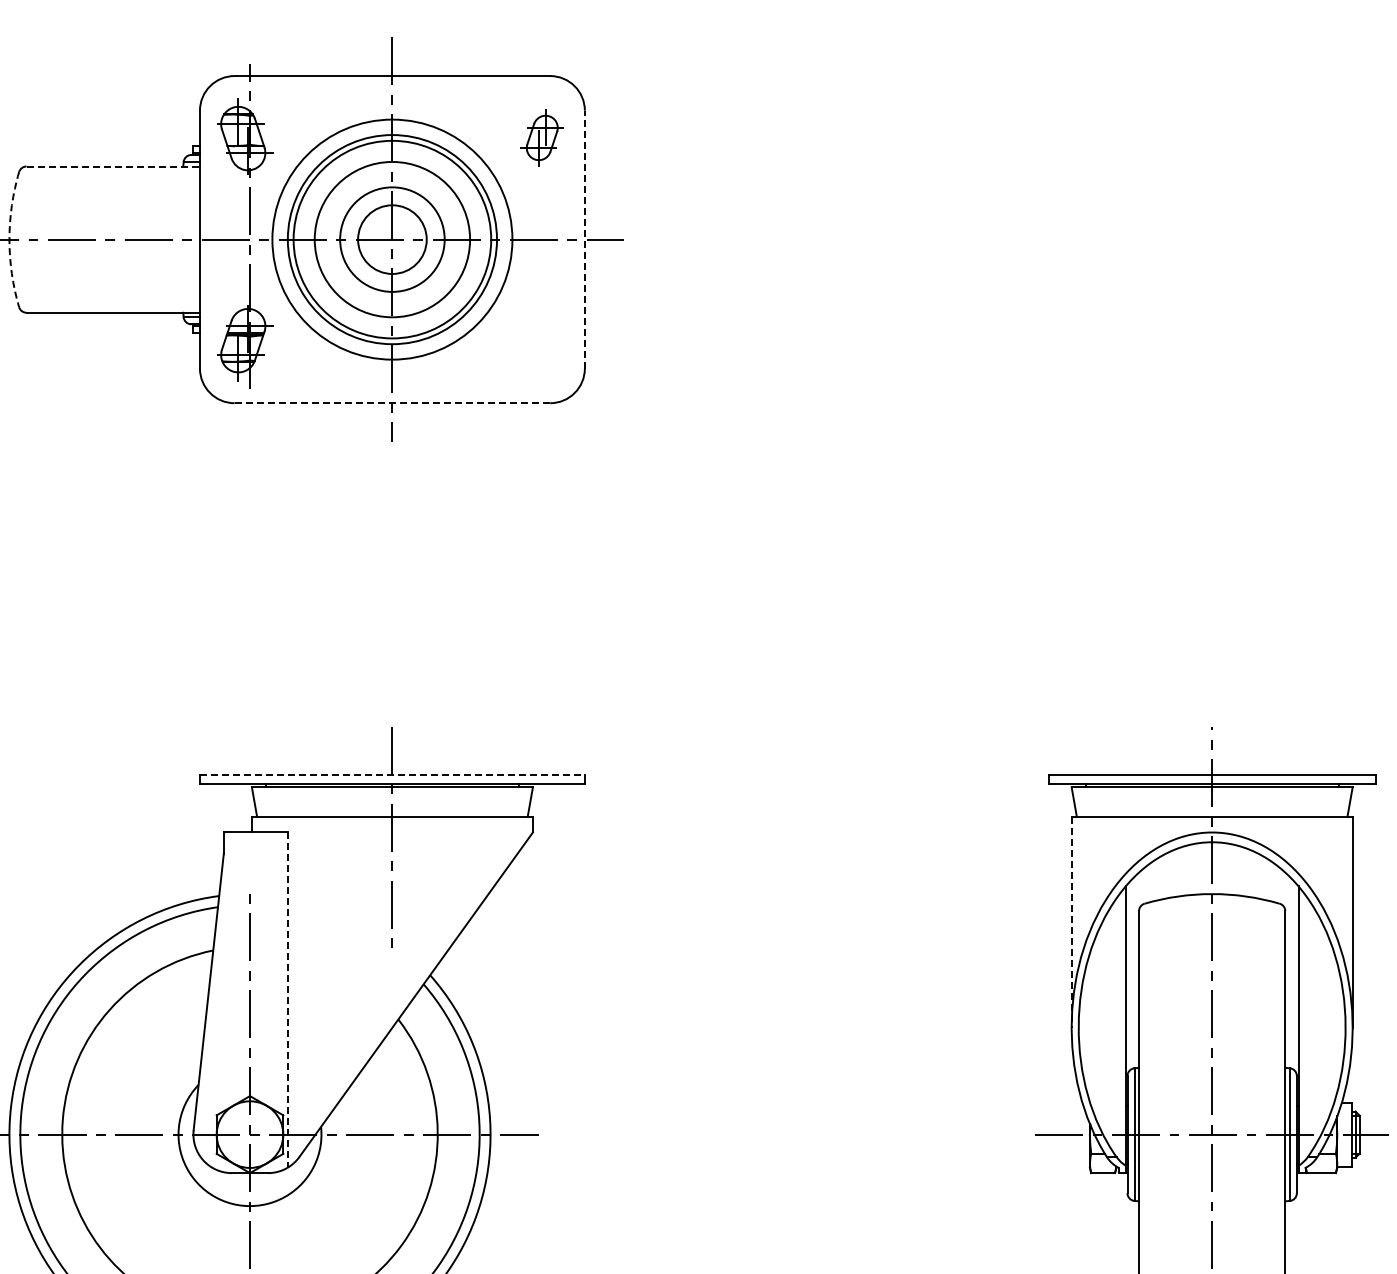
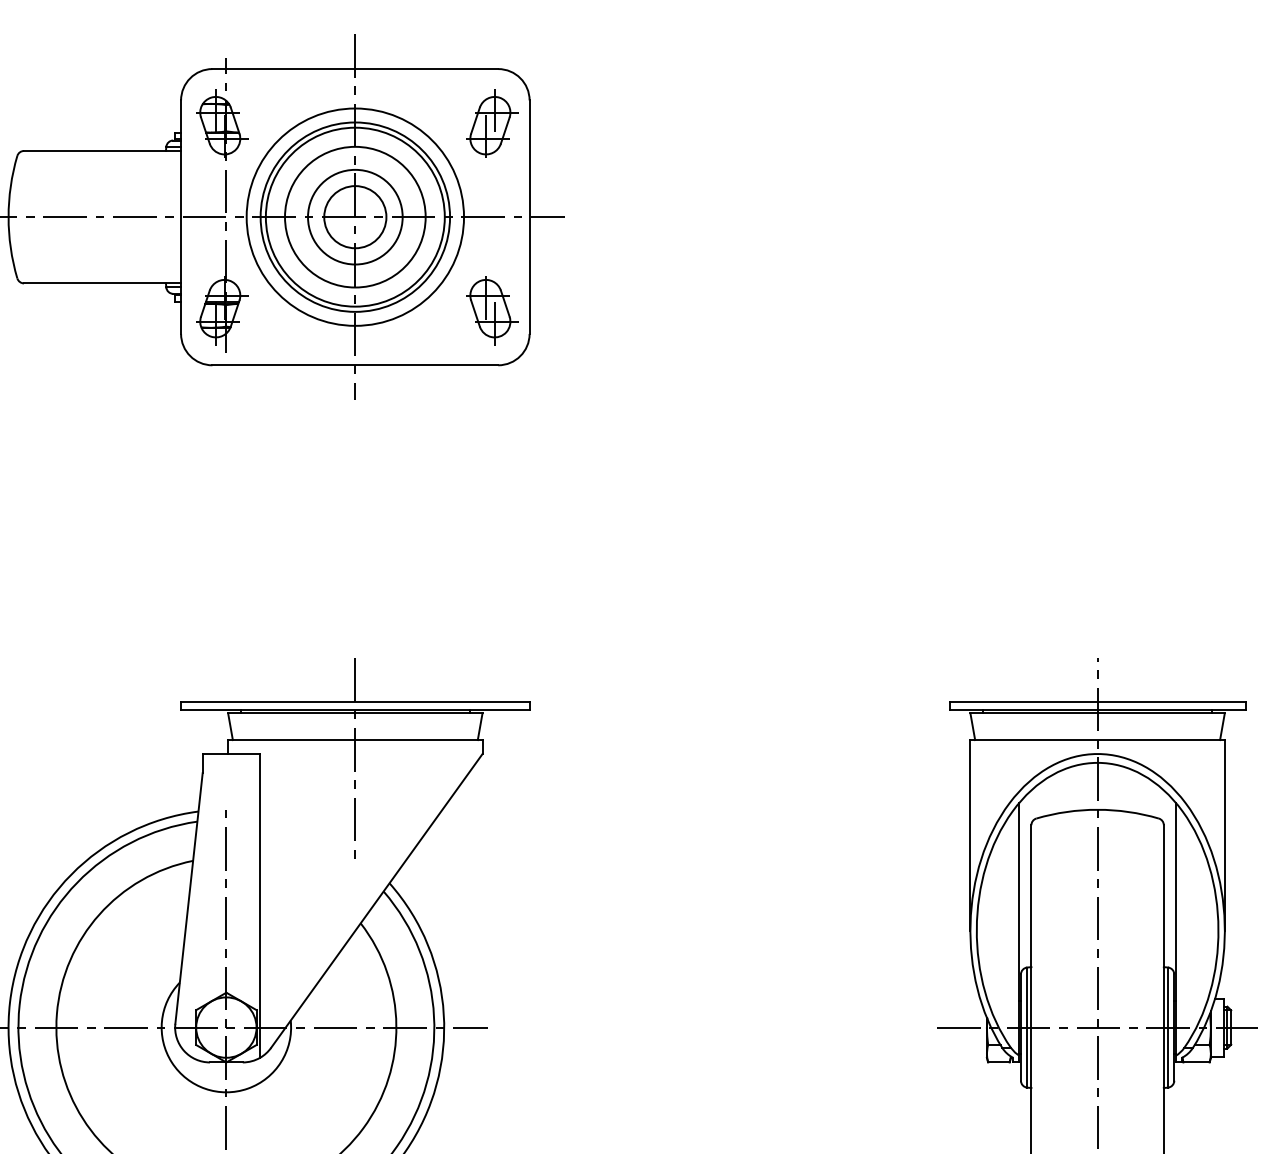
part: (543, 136) -> (492, 123), size x1.43
line: (113, 166) -> (102, 150), dashed -> solid
arc: (9, 239) -> (8, 217), dashed -> solid
line: (584, 239) -> (529, 217), dashed -> solid
part: (543, 343) -> (492, 311), added
line: (392, 403) -> (355, 365), dashed -> solid
line: (392, 774) -> (355, 701), dashed -> solid
line: (1071, 922) -> (970, 835), dashed -> solid
line: (287, 1000) -> (260, 906), dashed -> solid

